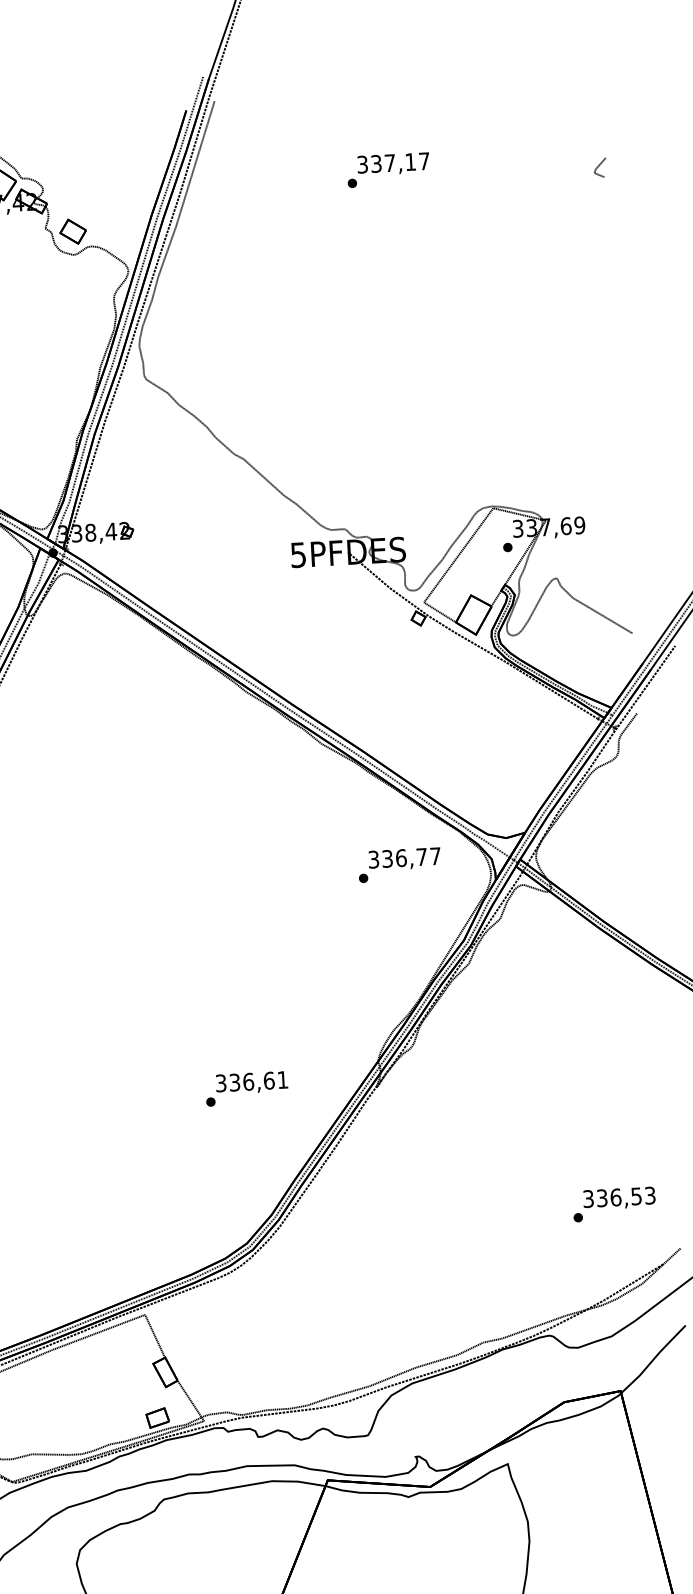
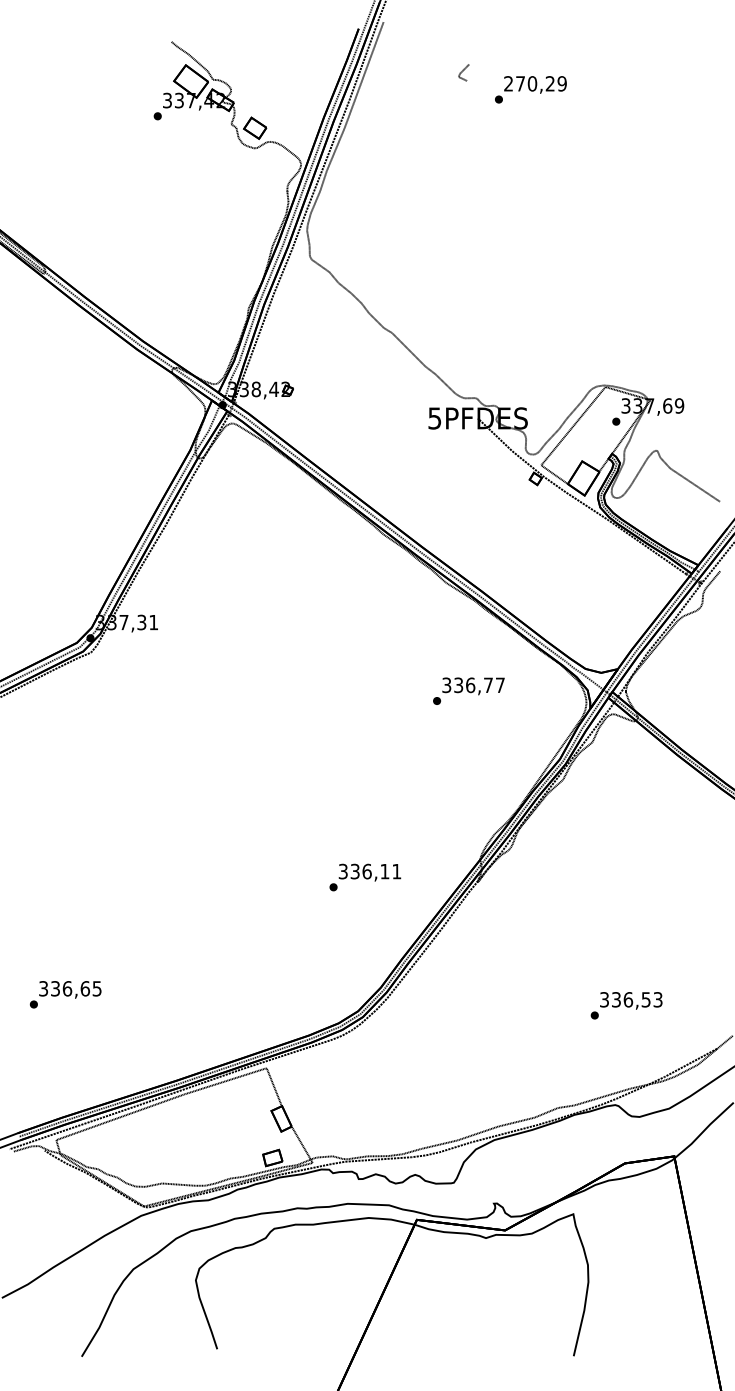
text: (393, 162) -> (535, 83), 337,17 -> 270,29
line: (599, 166) -> (463, 71), moved
text: (399, 864) -> (468, 690), moved
text: (268, 1080) -> (384, 871), 336,61 -> 336,11
text: (614, 1204) -> (626, 1005), moved

